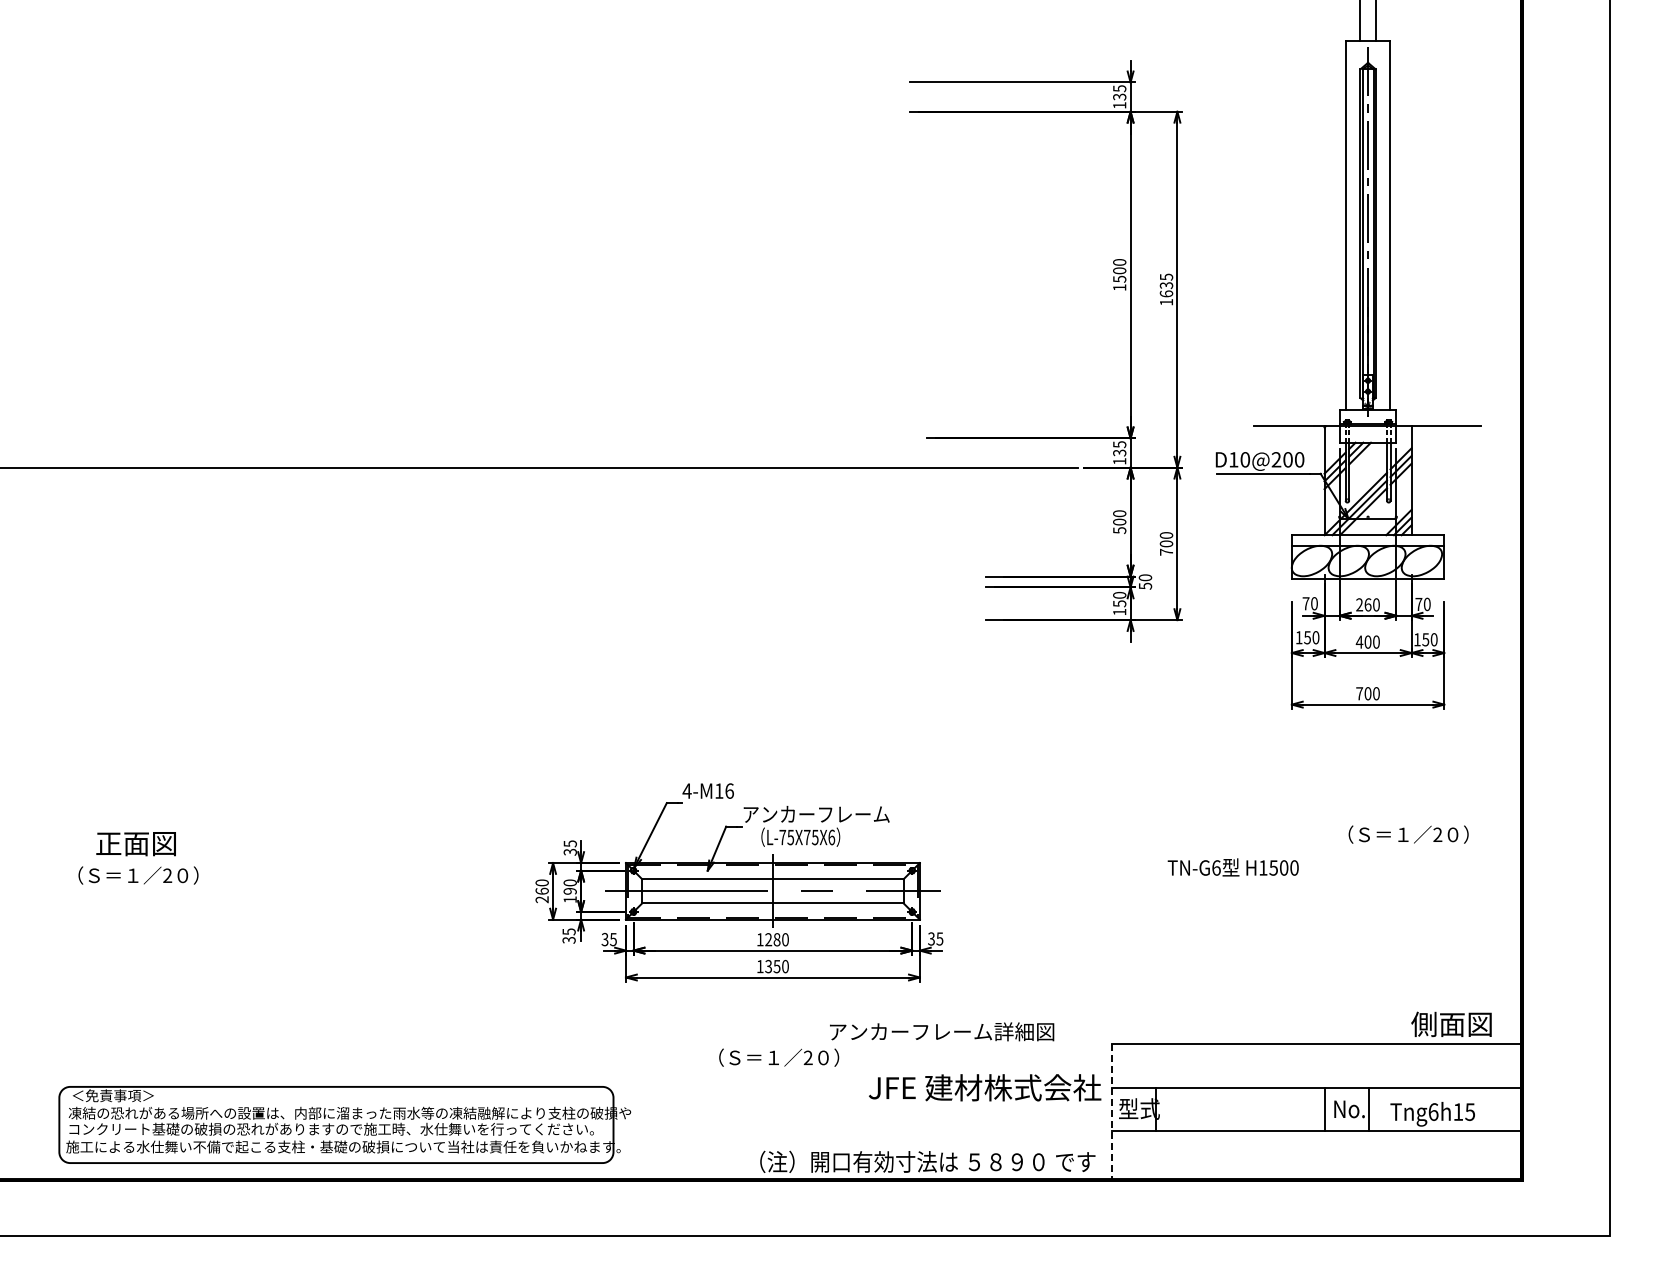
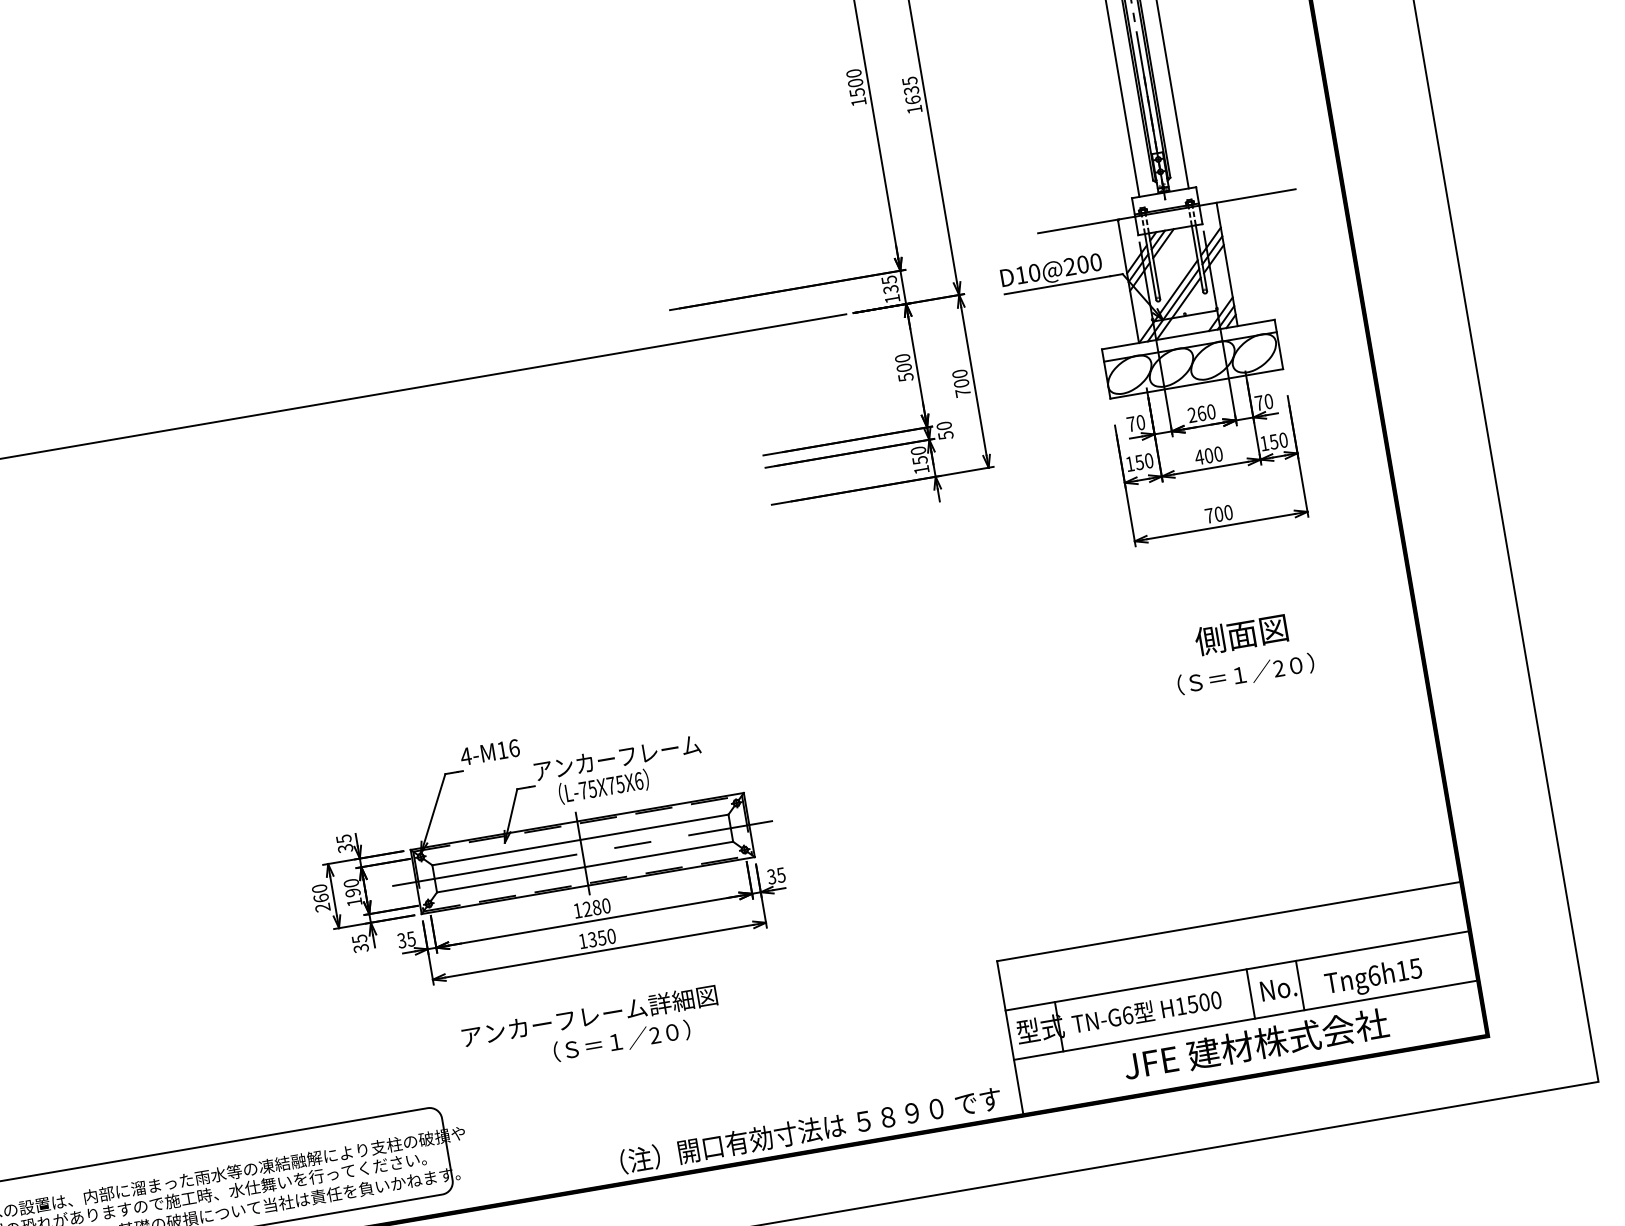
text: (1408, 834) -> (1245, 673), moved
text: (1232, 867) -> (1145, 1011), moved
text: (1451, 1023) -> (1241, 633), moved
text: (942, 1031) -> (590, 1015), moved
text: (985, 1087) -> (1256, 1044), moved
line: (1112, 1112) -> (1010, 1038), dashed -> solid

